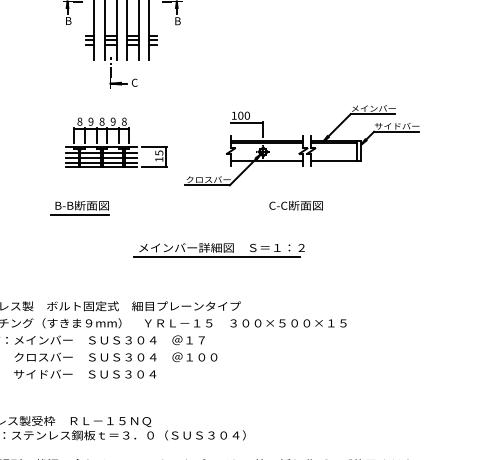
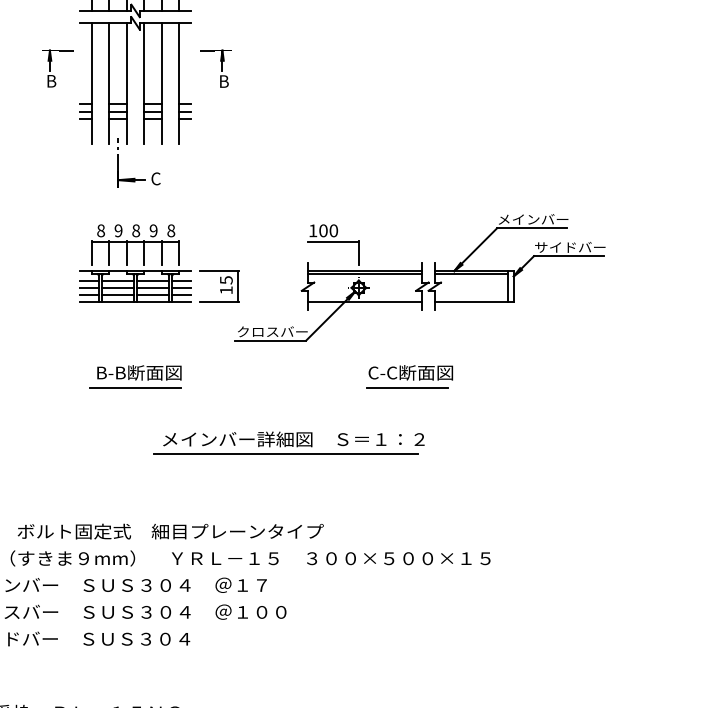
part: (116, 142) -> (158, 263), moved
part: (79, 207) -> (135, 375), moved
line: (293, 215) -> (406, 388), added

